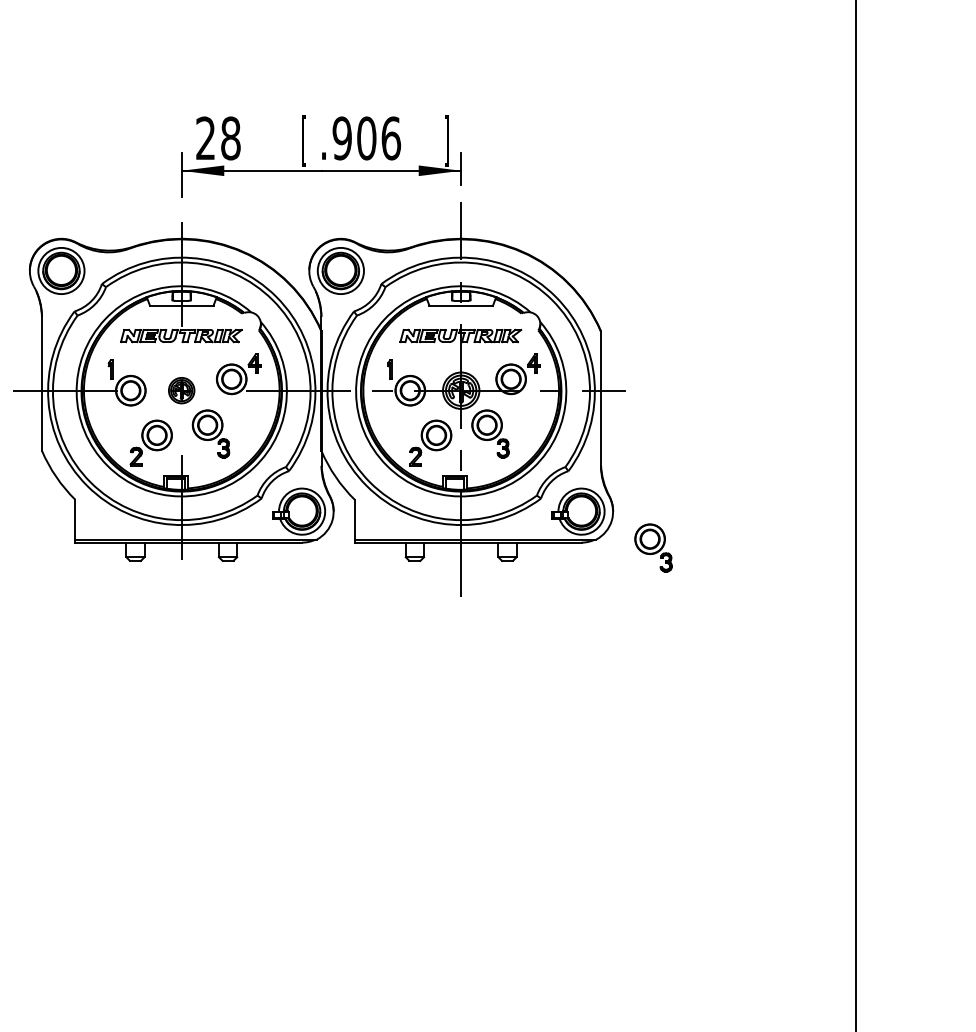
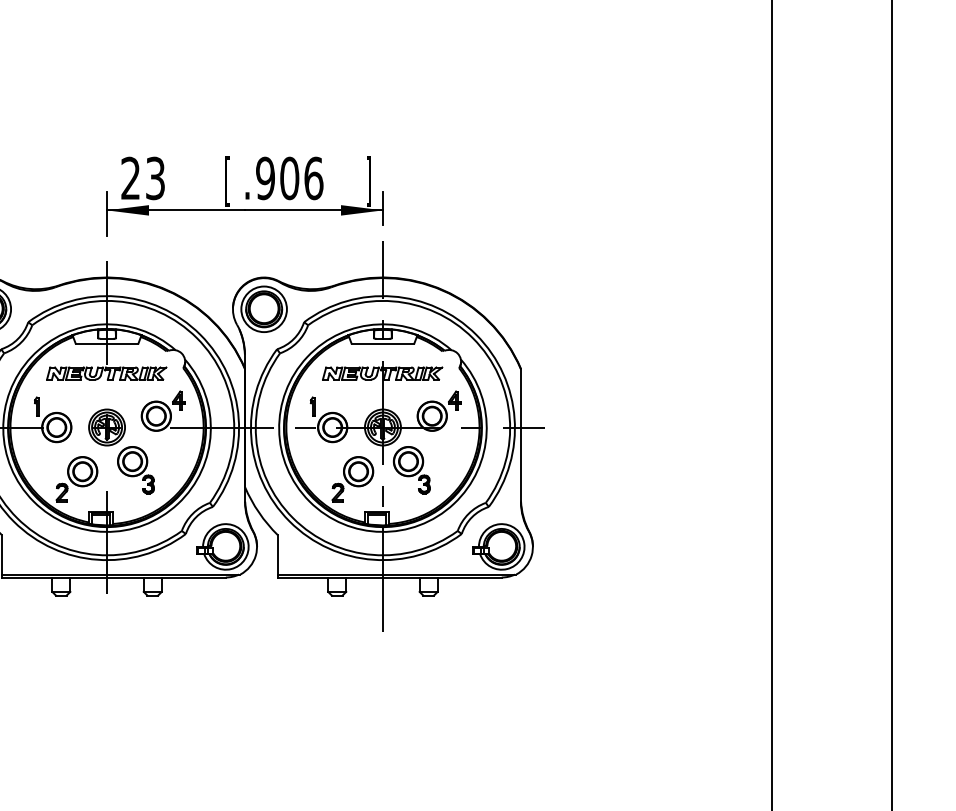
text: (230, 138) -> (155, 178), 28 -> 23
part: (181, 390) -> (106, 427), size x1.43
part: (653, 547) -> (572, 582), removed

